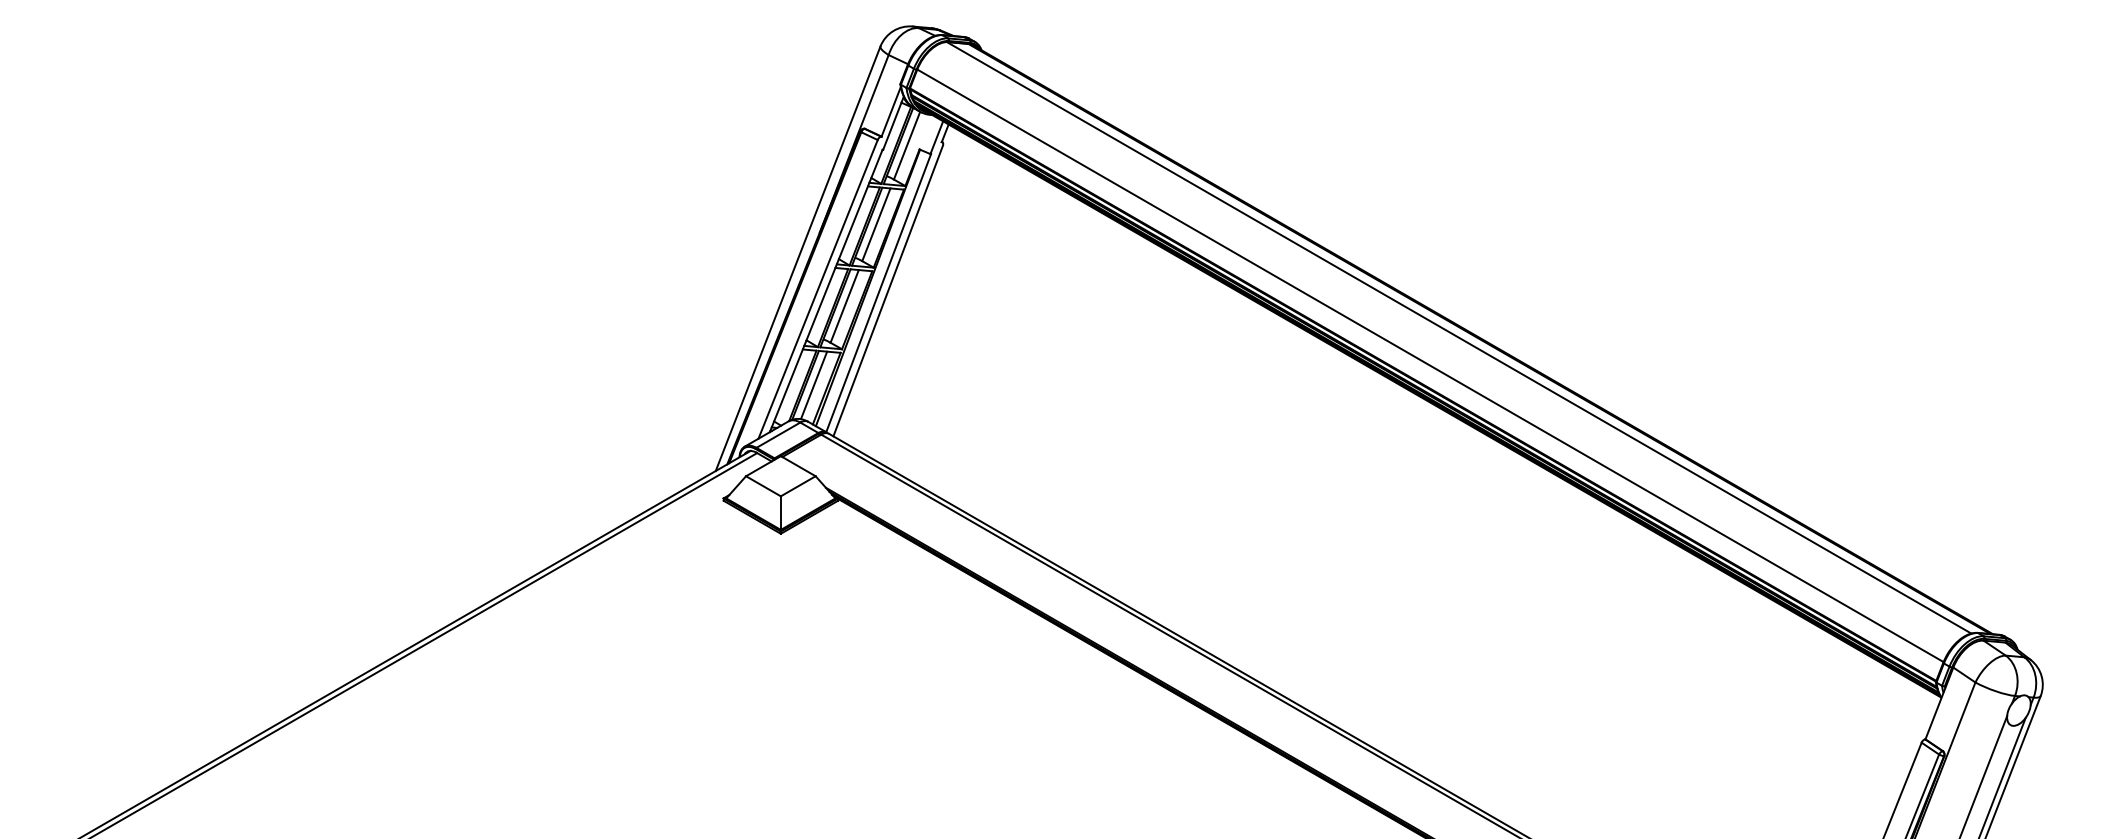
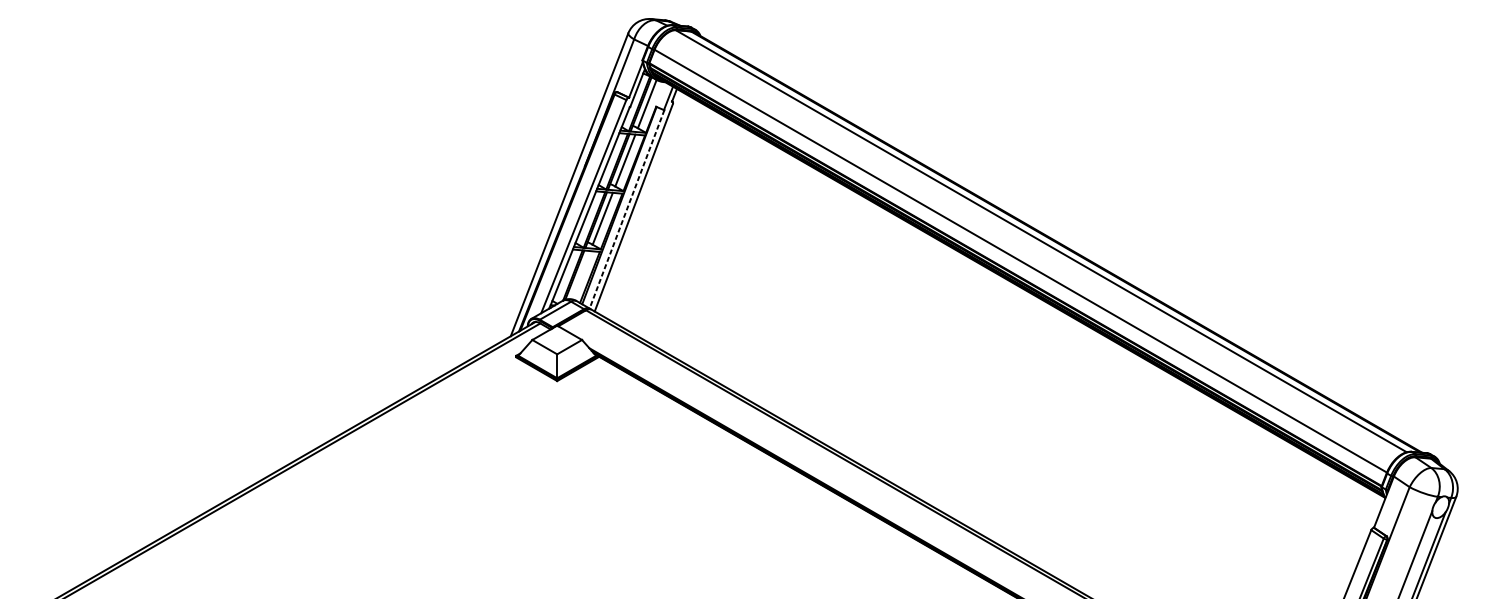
line: (878, 293) -> (626, 209), solid -> dashed
line: (813, 385) -> (580, 275), removed

